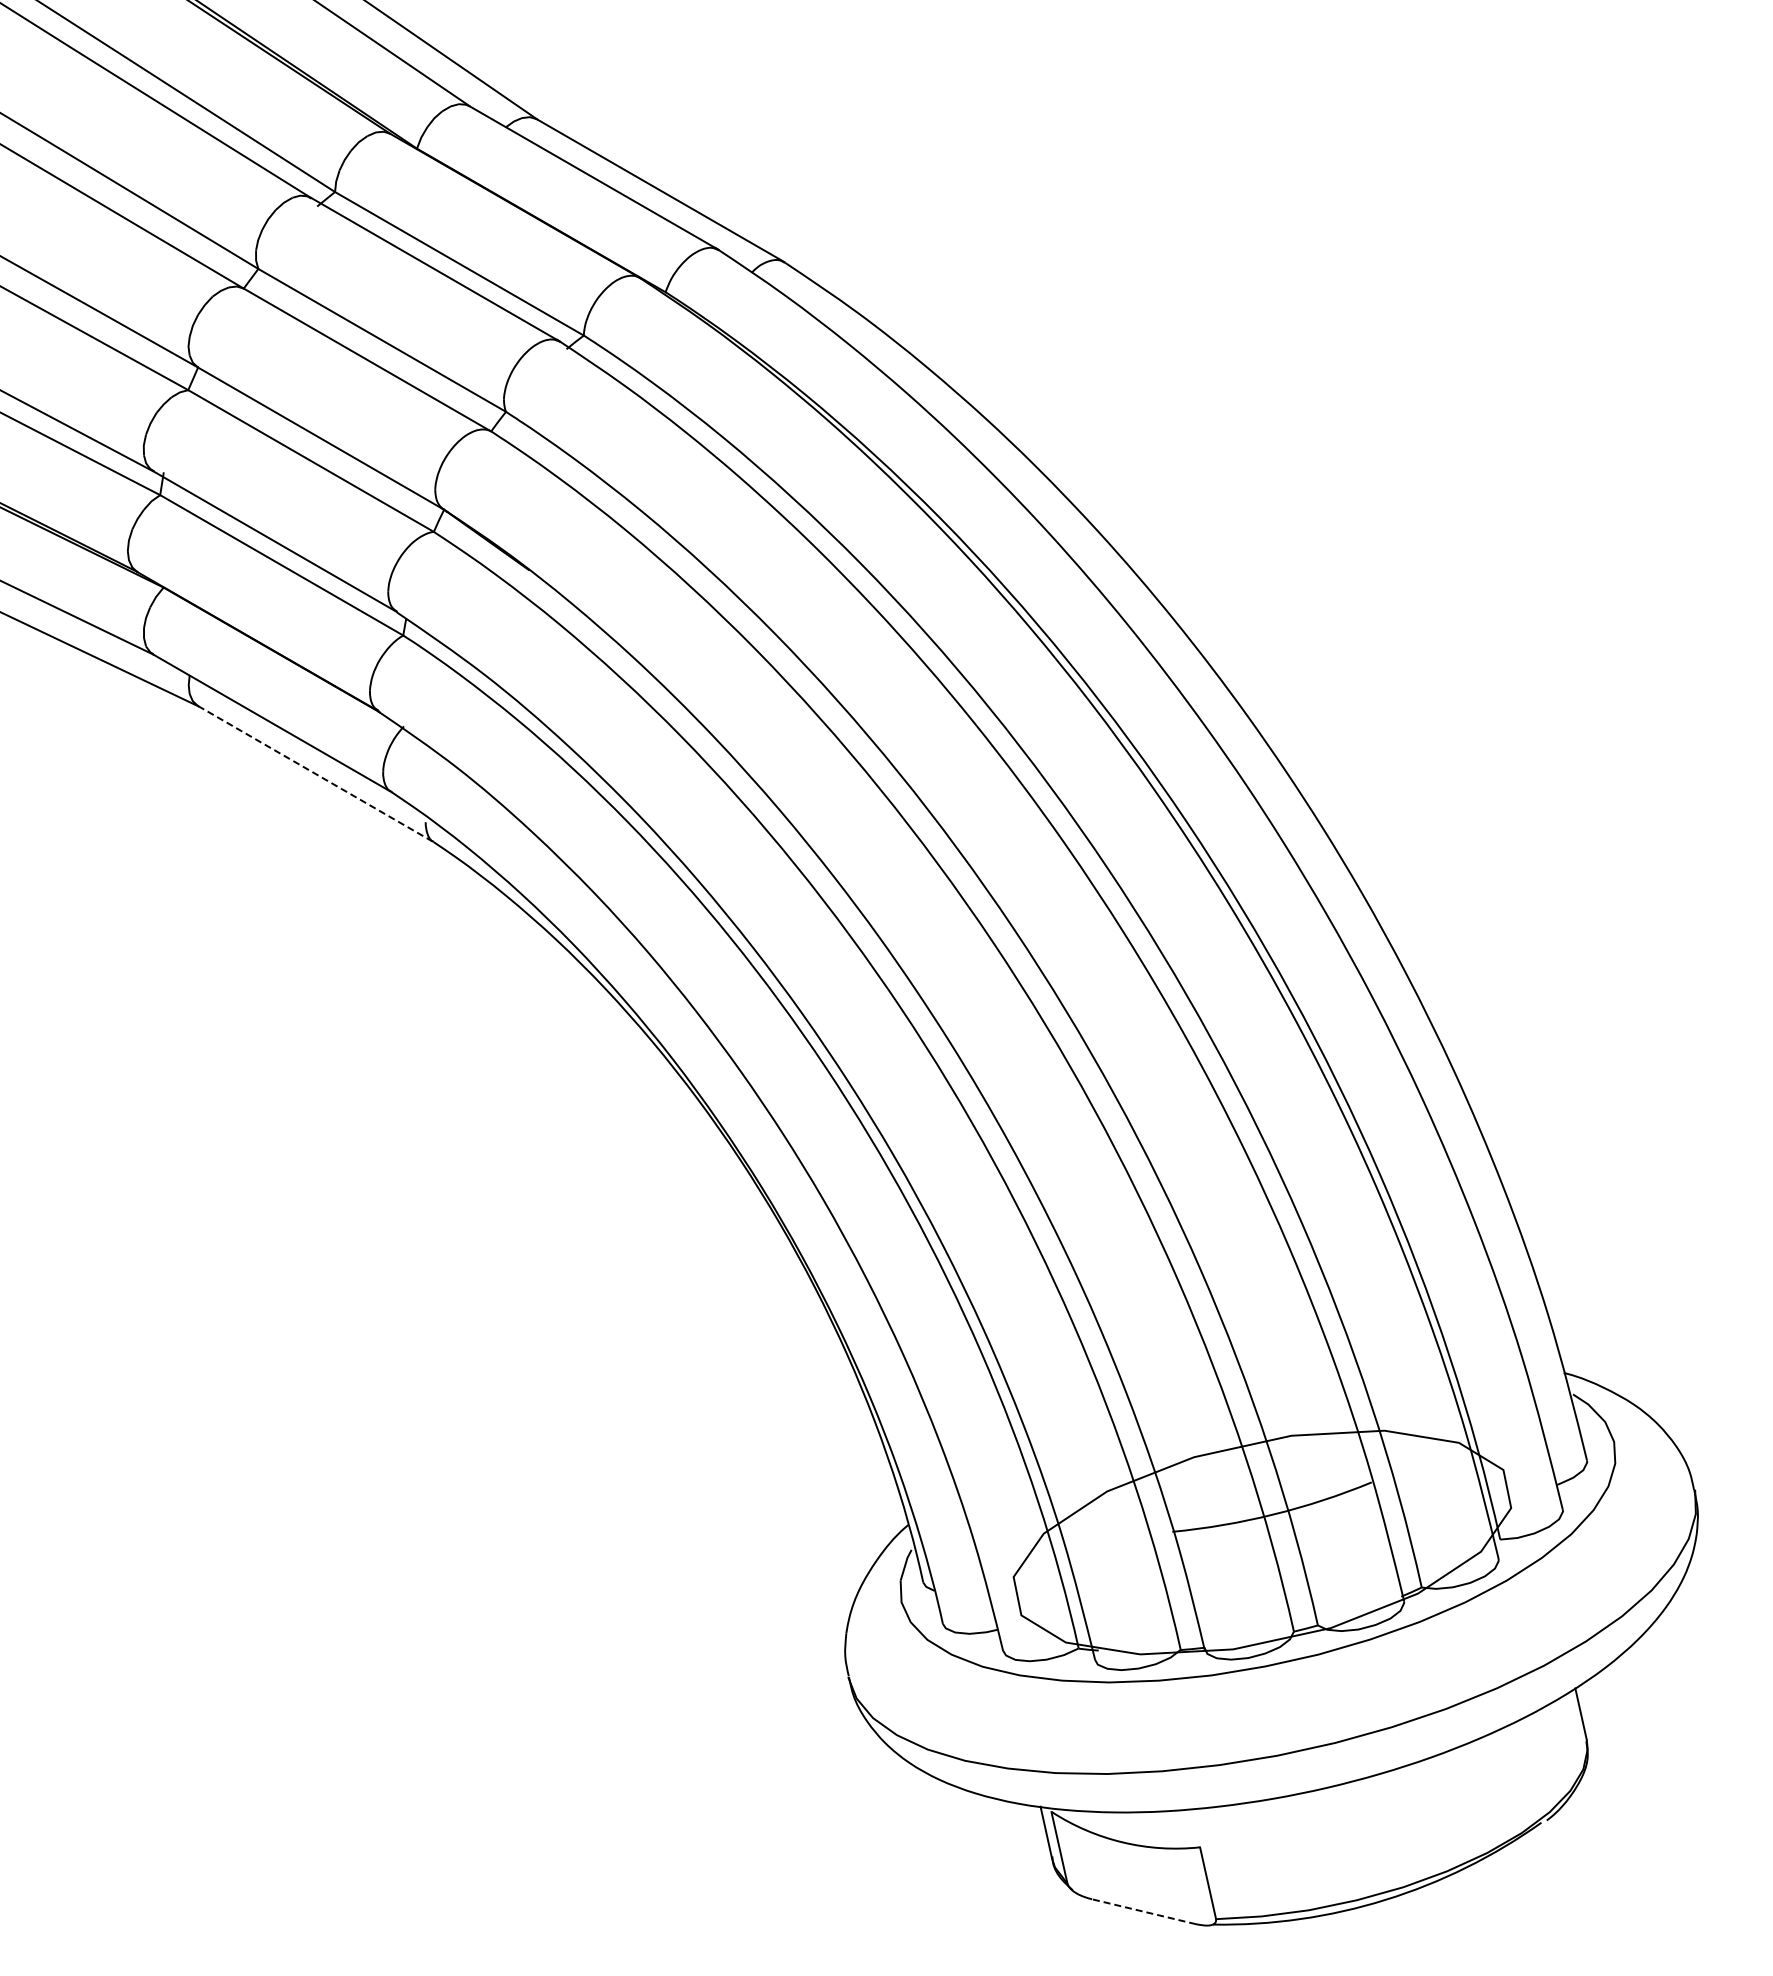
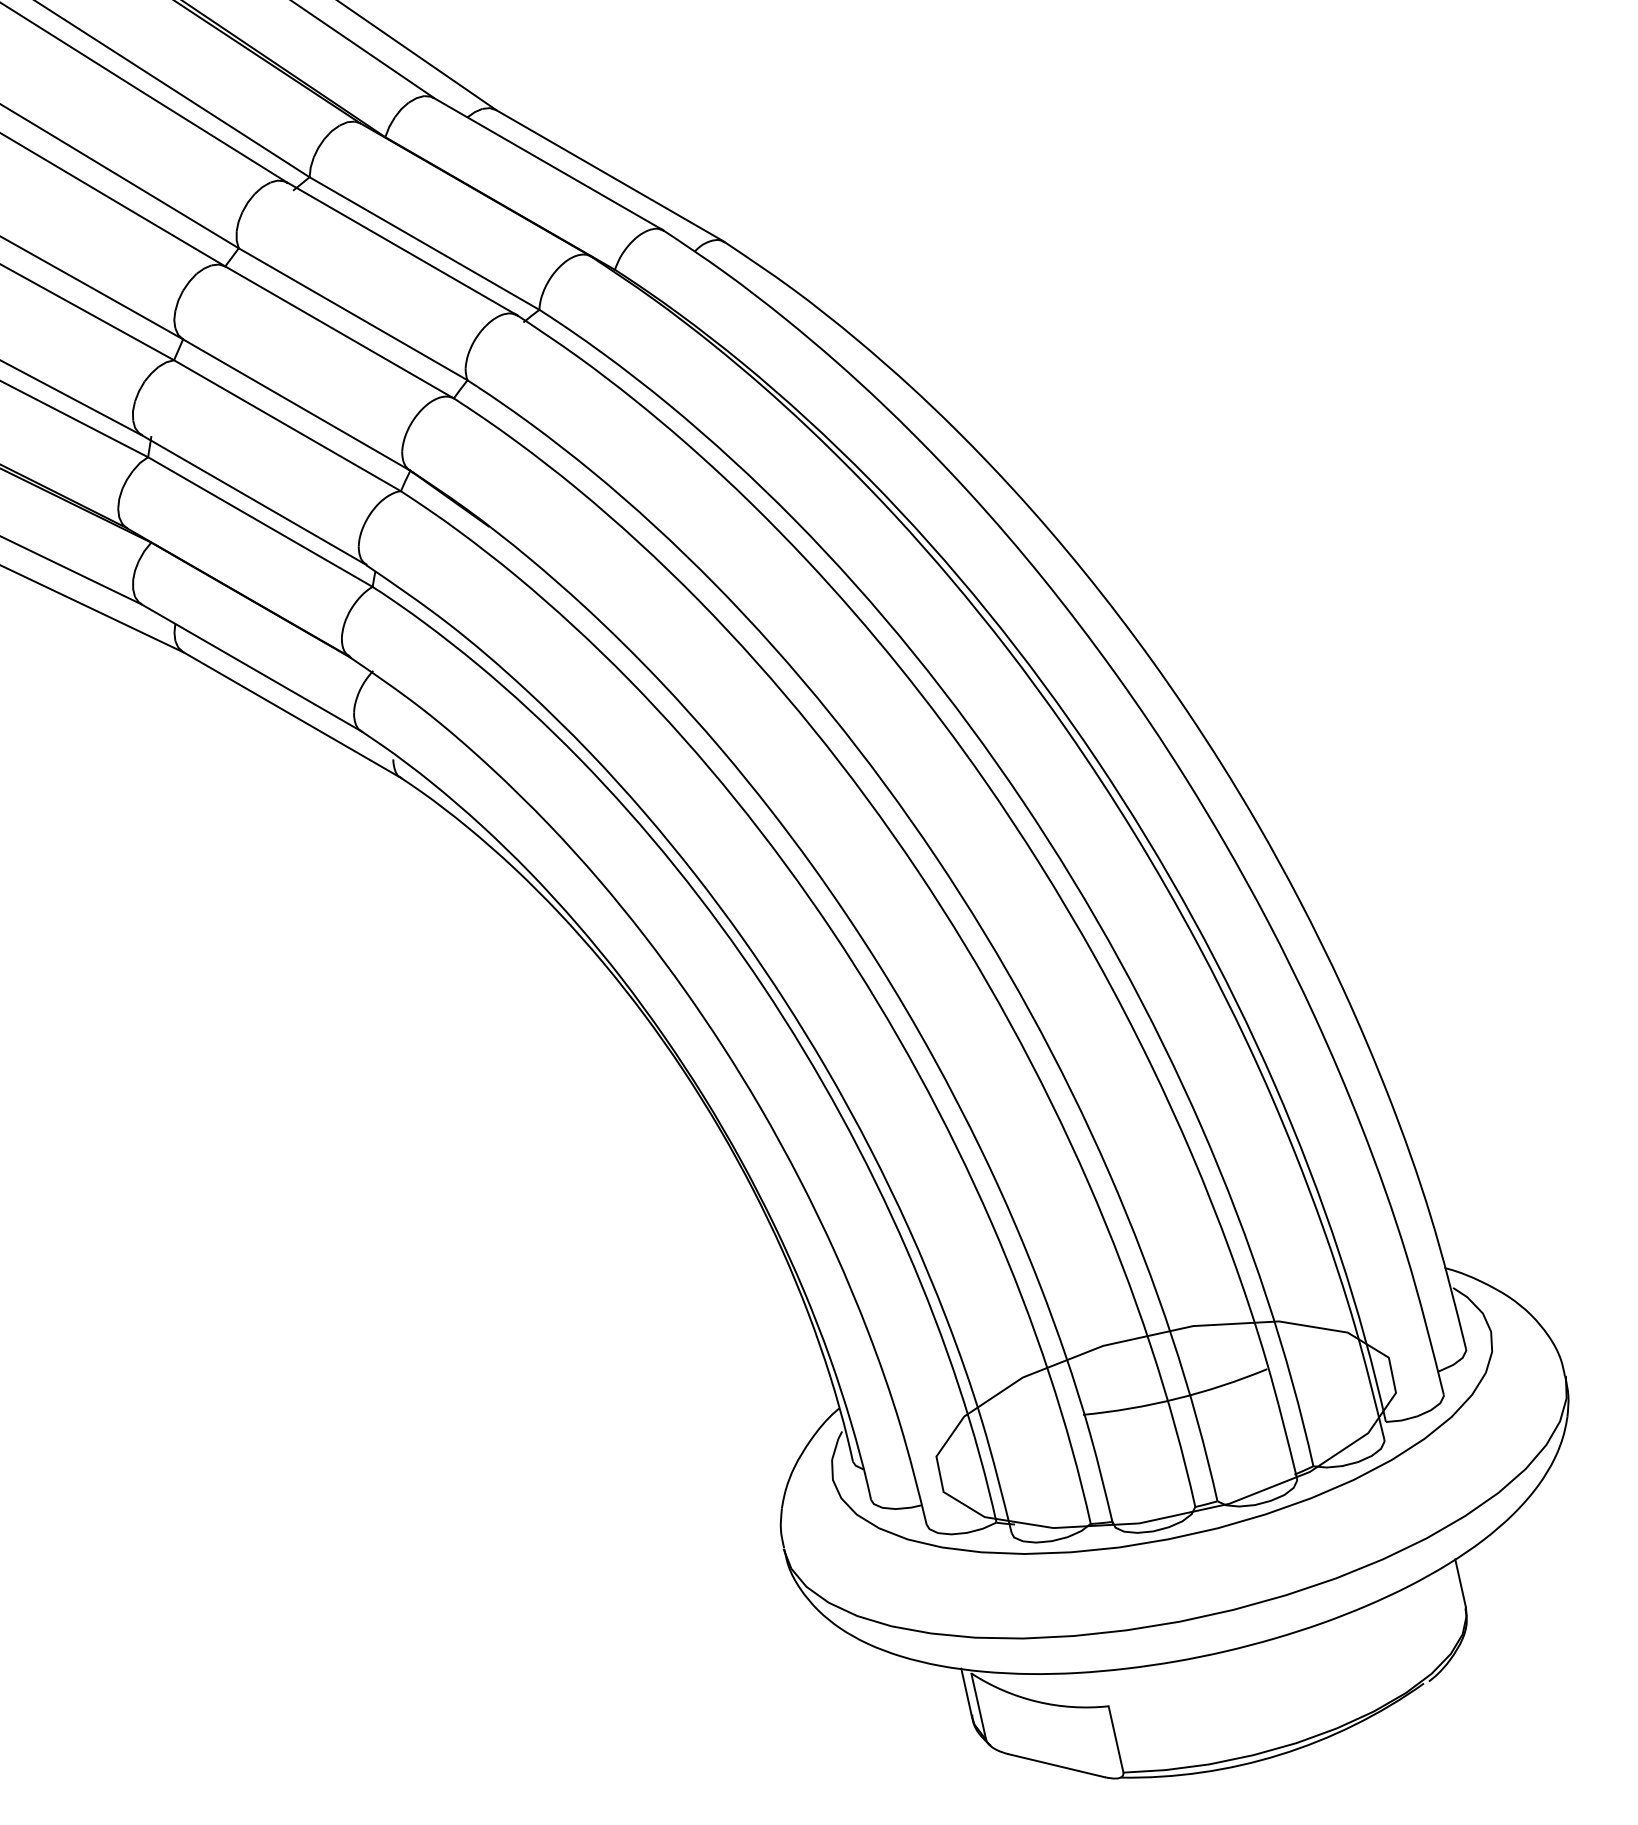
line: (316, 774) -> (292, 715), dashed -> solid
line: (1143, 1911) -> (1056, 1765), dashed -> solid

